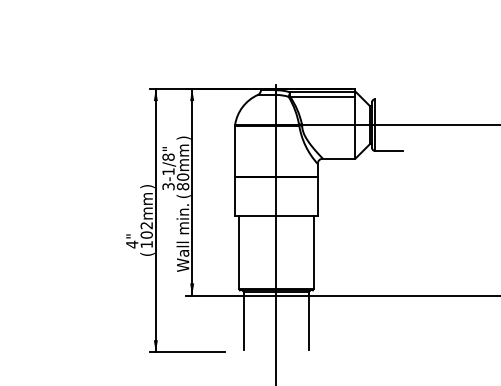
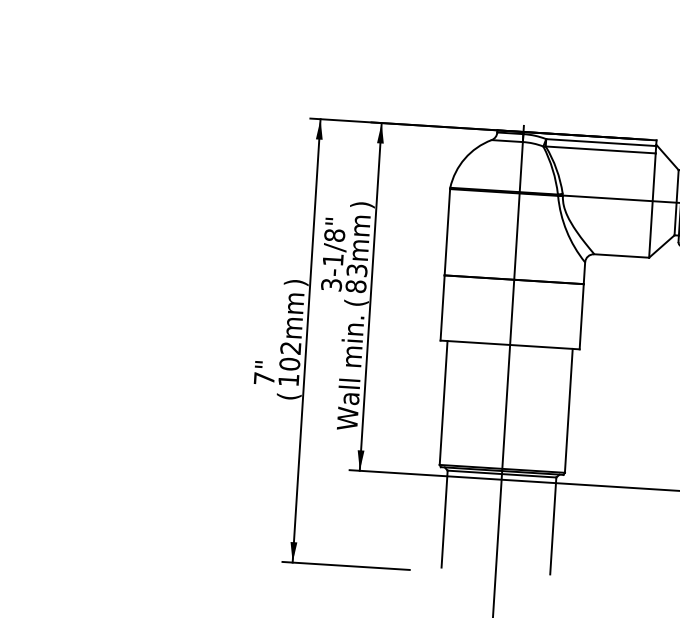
text: (183, 176) -> (357, 269), 80mm -> 83mm
text: (132, 244) -> (264, 378), 4" -> 7"

